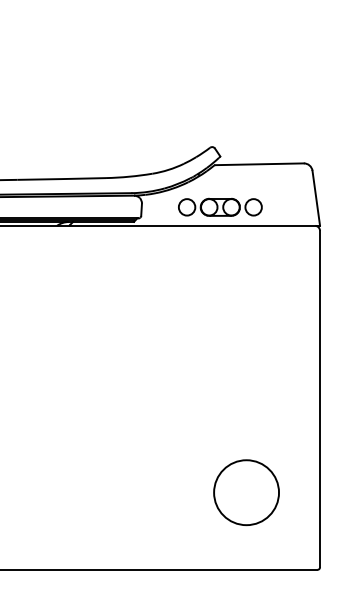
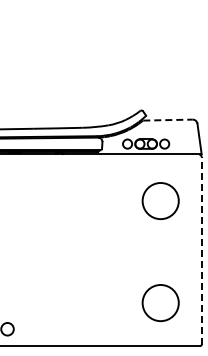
line: (258, 164) -> (167, 120), solid -> dashed
circle: (246, 308) -> (160, 200), added
line: (319, 398) -> (201, 250), solid -> dashed

